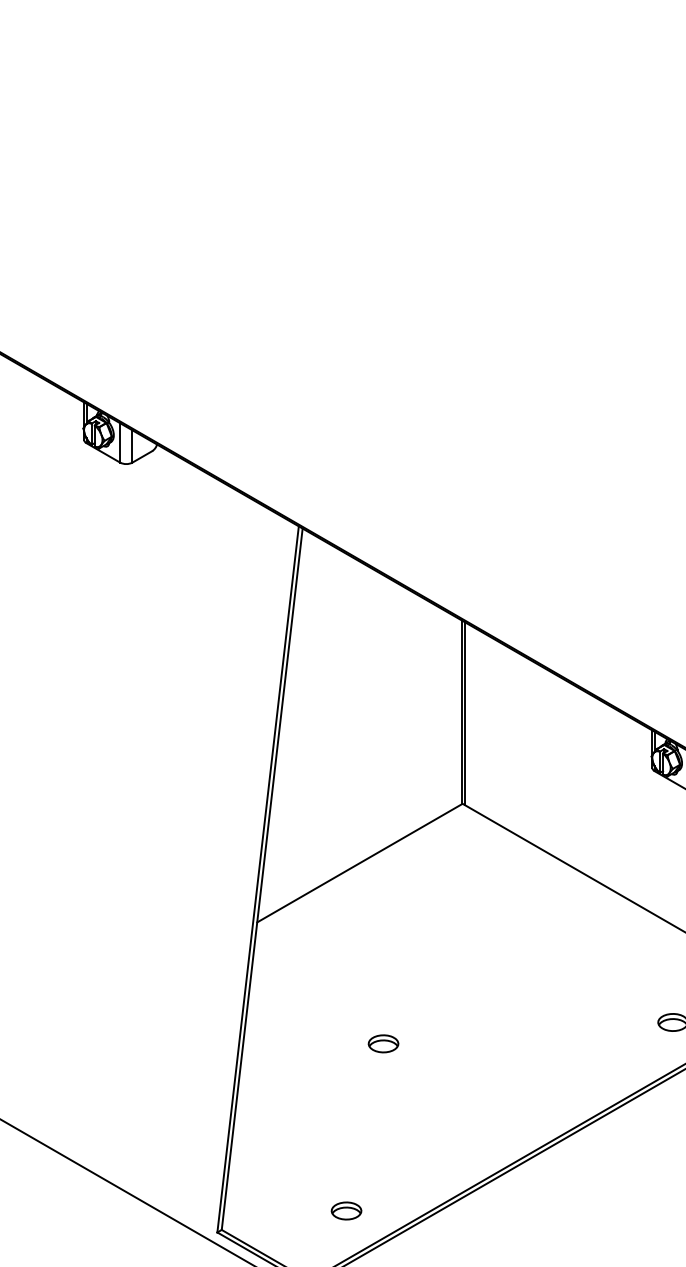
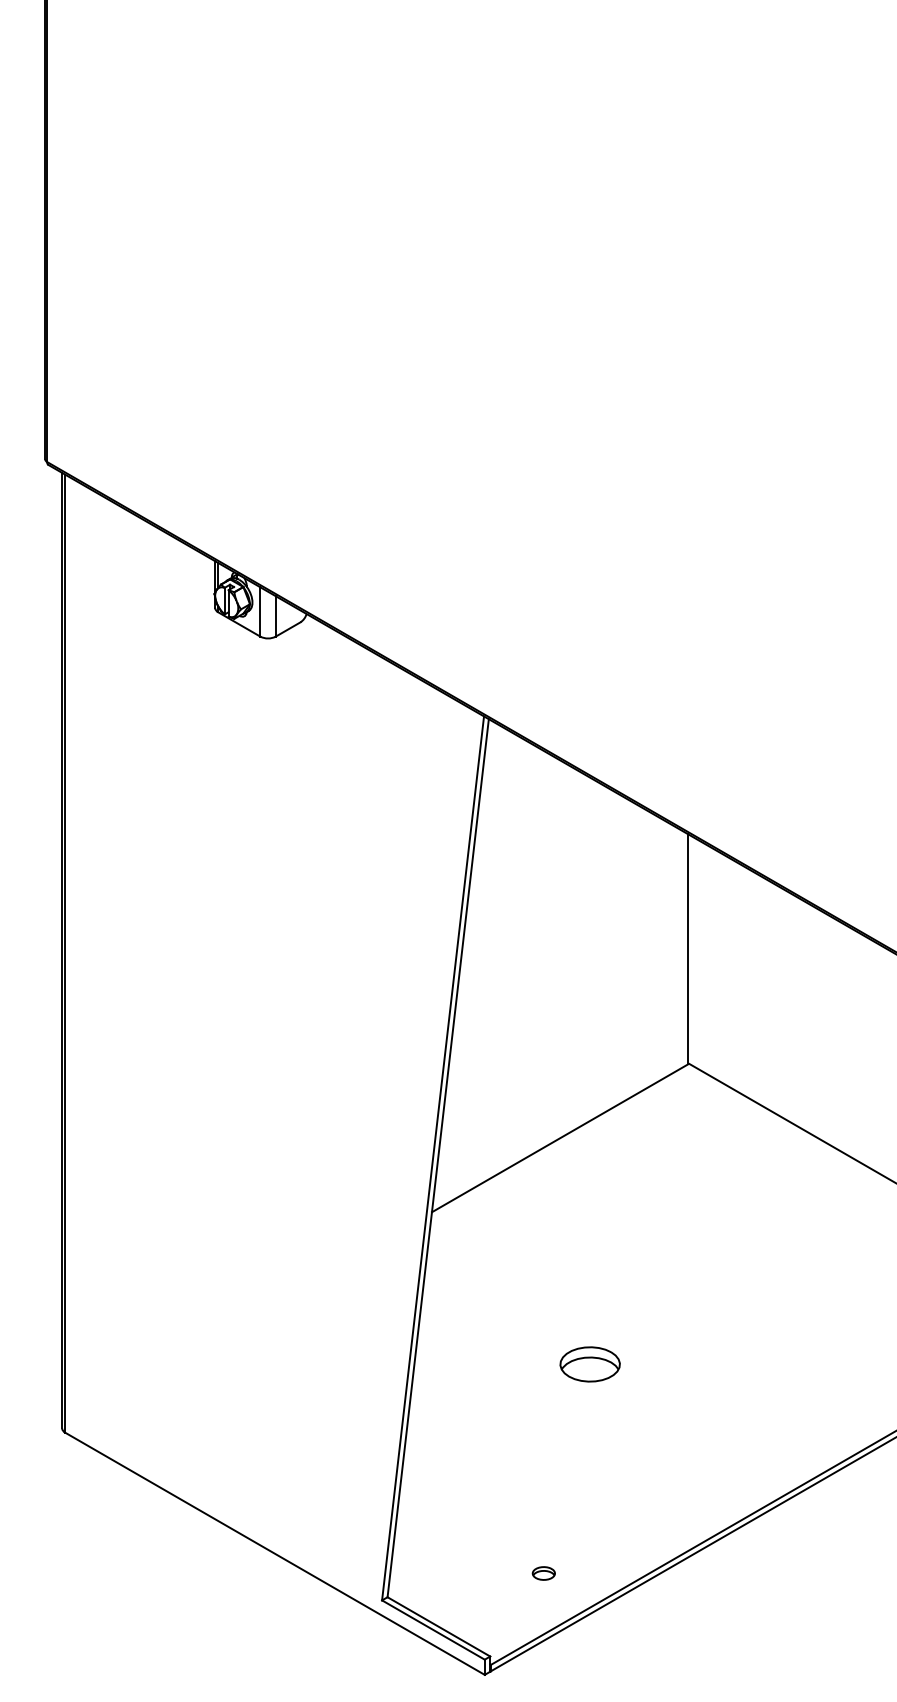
line: (465, 713) -> (692, 950), removed
part: (383, 1043) -> (589, 1363), size x1.6
part: (346, 1210) -> (543, 1573), size x0.6

